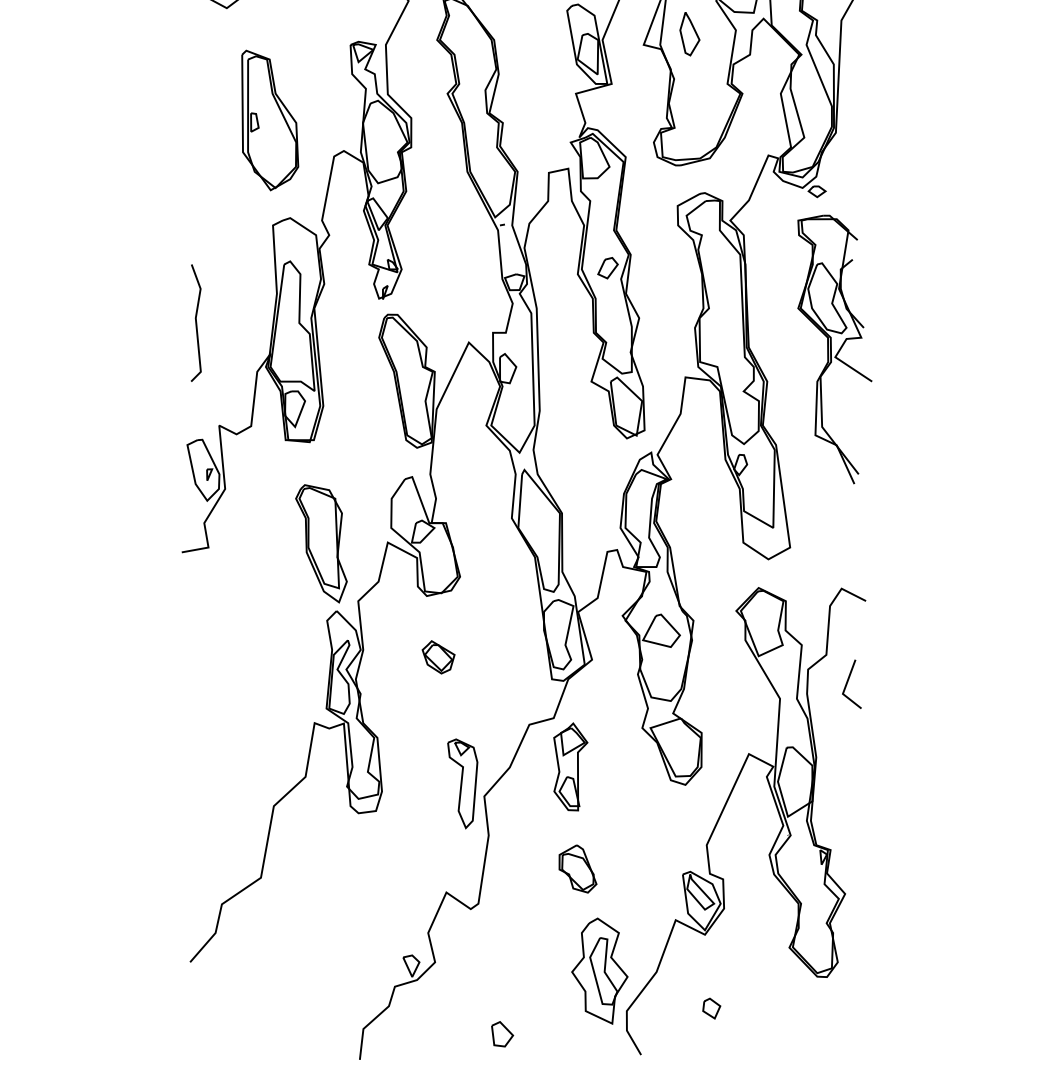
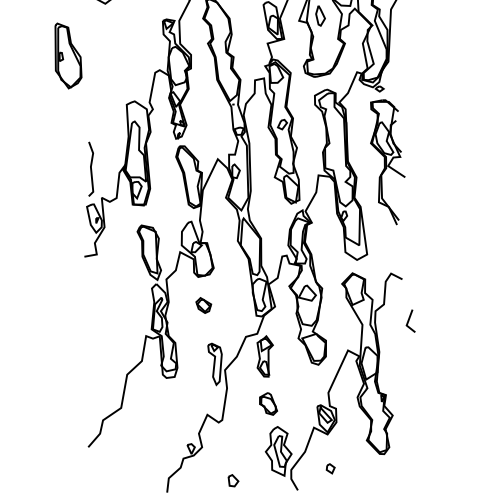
part: (270, 119) -> (68, 55), moved
line: (197, 321) -> (91, 168), moved
line: (848, 683) -> (409, 320), moved

